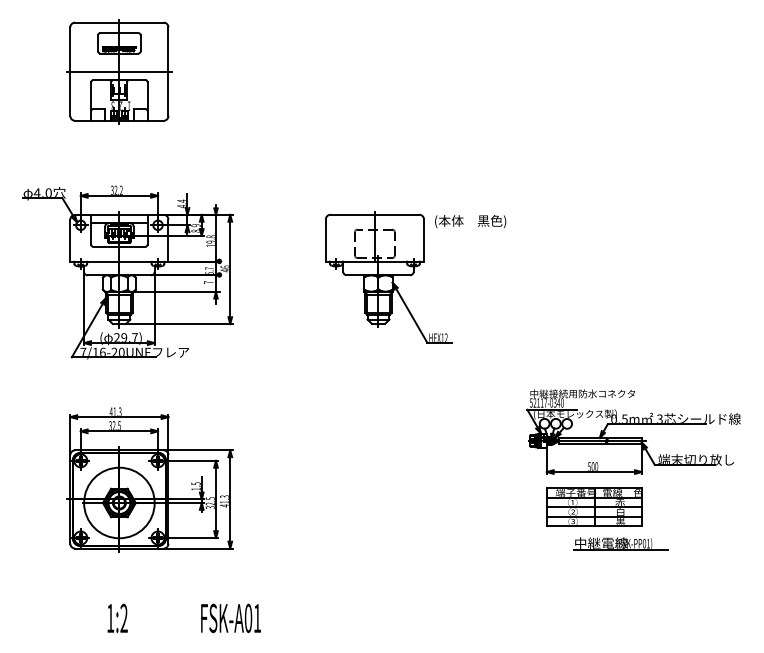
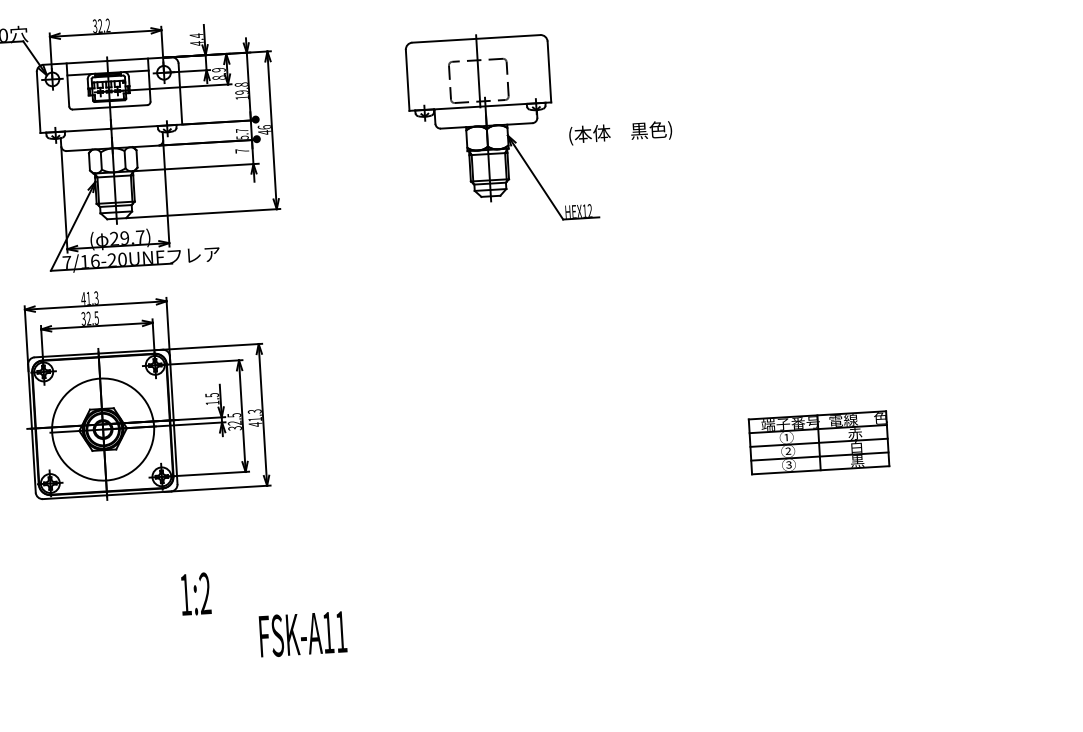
text: (470, 221) -> (620, 132), moved
part: (633, 431) -> (868, 329), removed
part: (149, 479) -> (144, 393), moved
part: (620, 543) -> (859, 492), removed
text: (117, 617) -> (195, 592), moved
text: (248, 618) -> (328, 632), FSK-A01 -> FSK-A11

